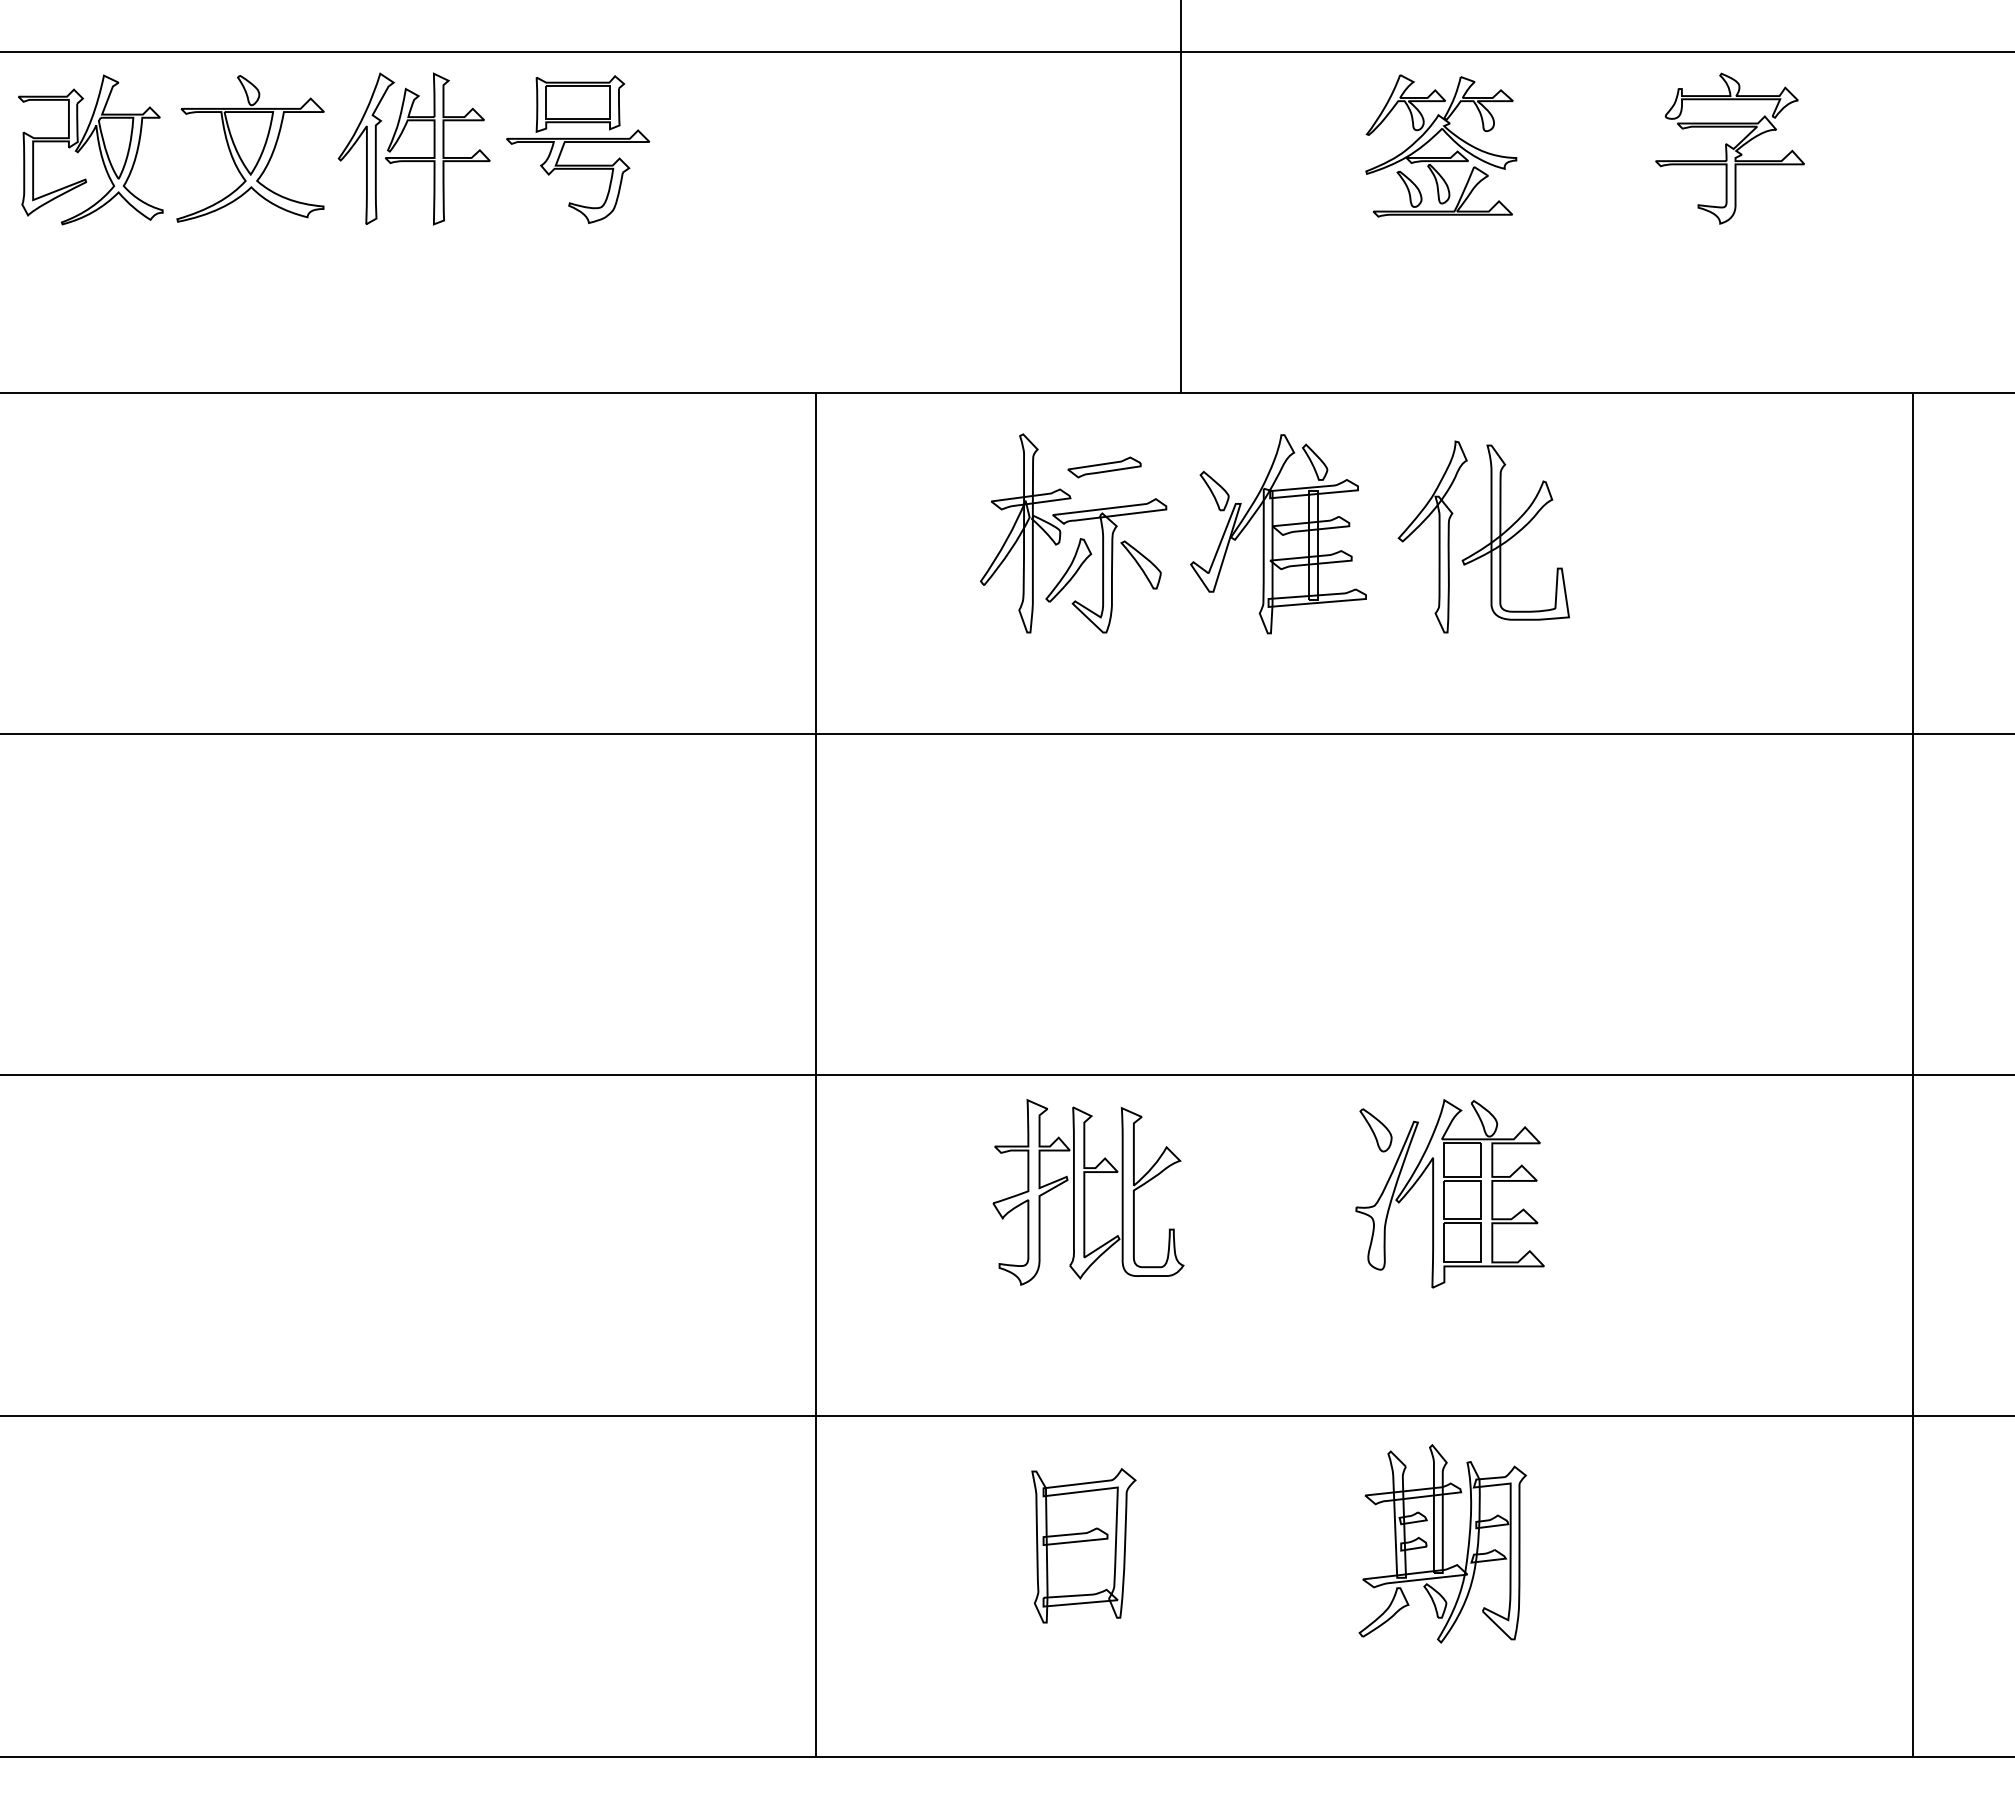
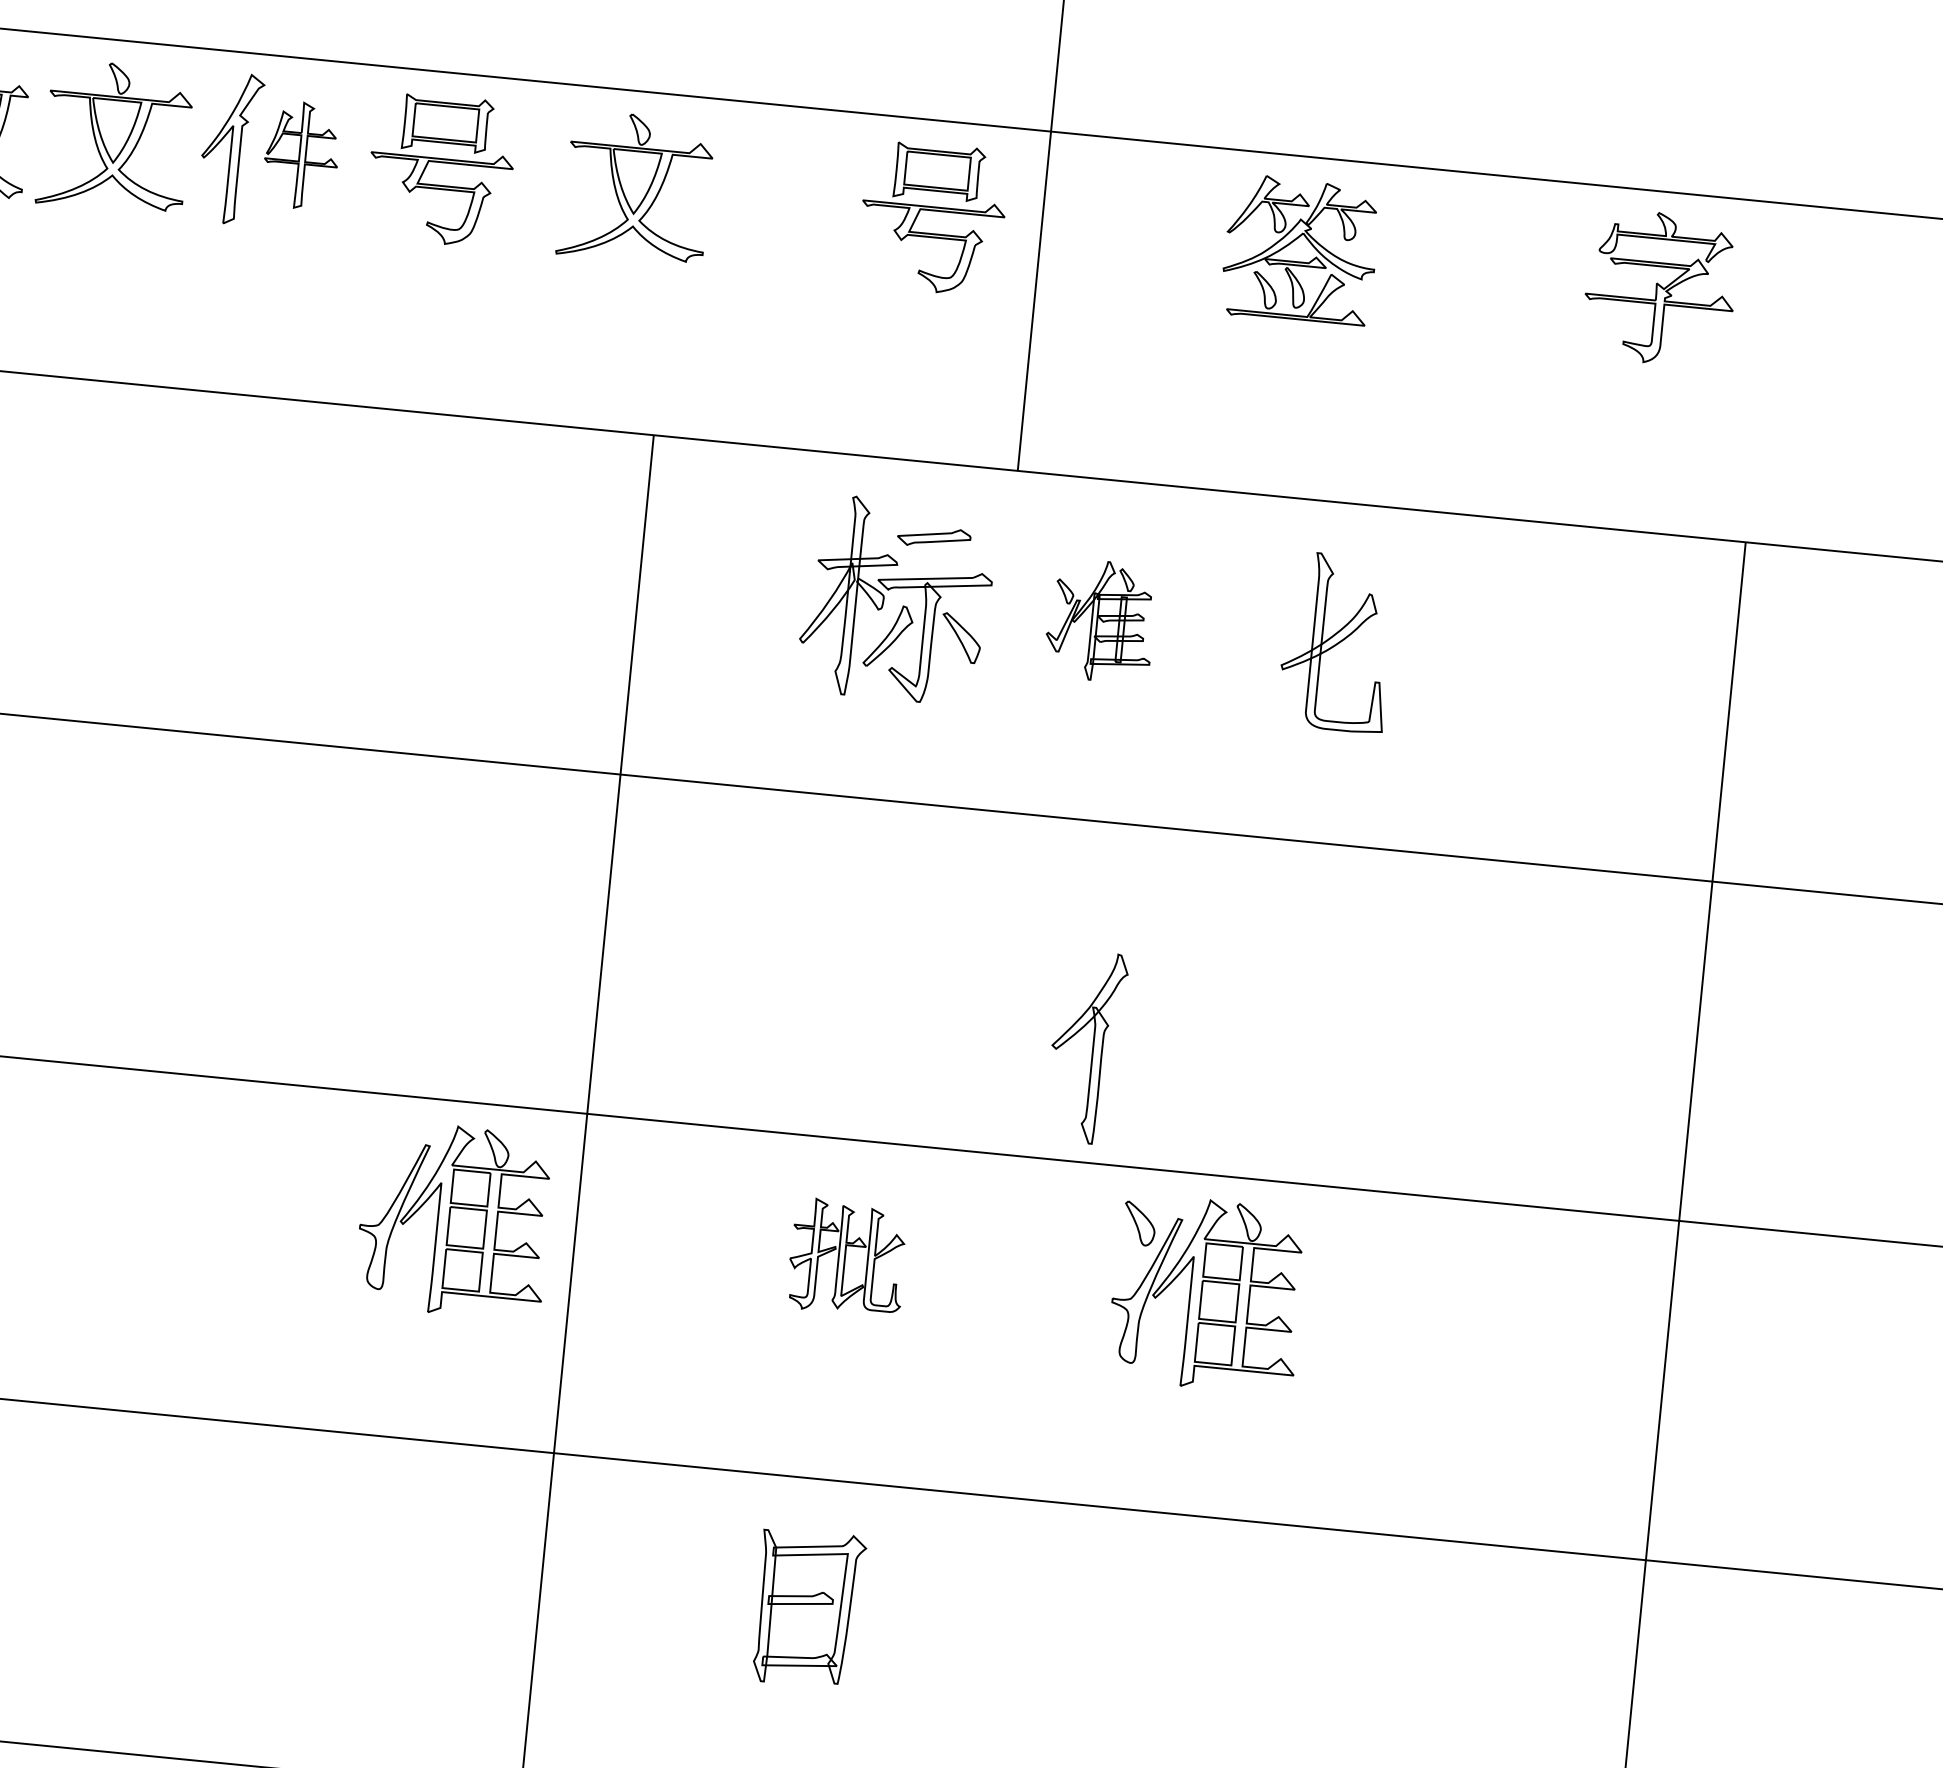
part: (1072, 142) -> (934, 211), added
part: (437, 148) -> (301, 155), size x0.7
part: (773, 148) -> (635, 187), added
part: (1729, 148) -> (1659, 288), moved
part: (1278, 534) -> (1100, 621), size x0.6
part: (1432, 536) -> (1086, 1046), moved
part: (1088, 1192) -> (847, 1257), size x0.6
part: (693, 1193) -> (454, 1220), added
part: (1442, 1543) -> (1165, 1641), removed

